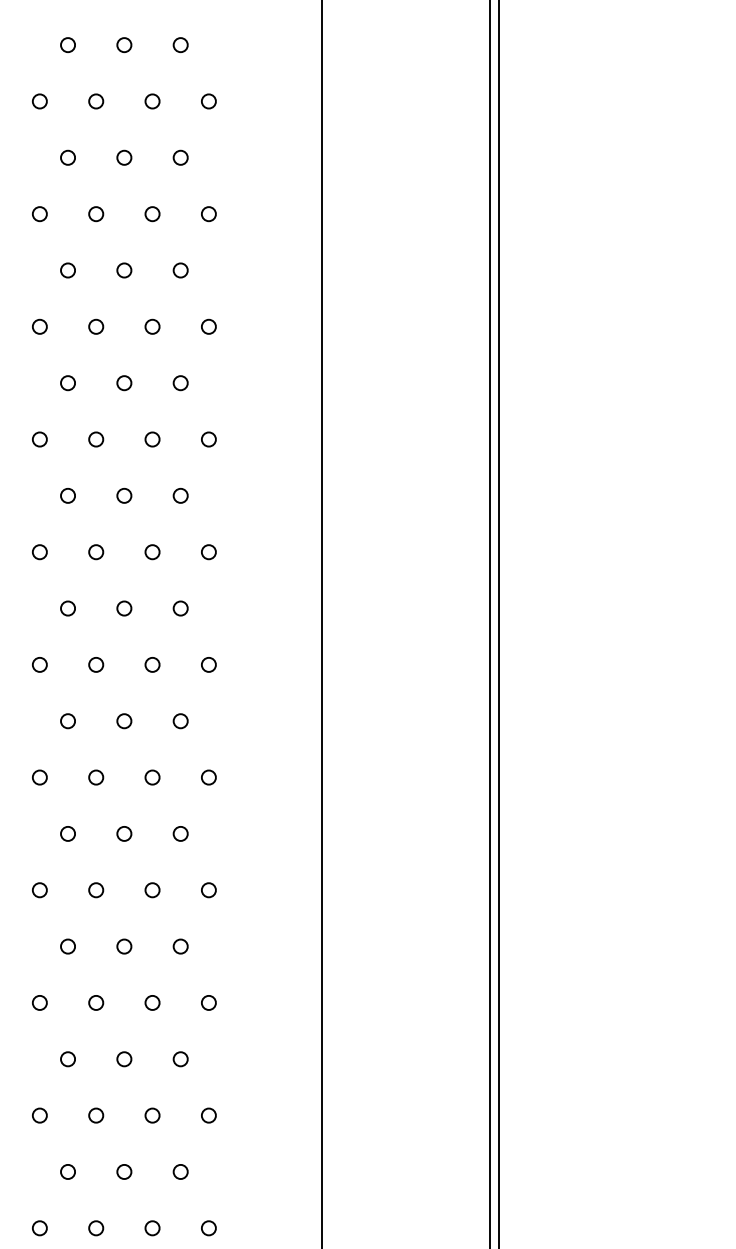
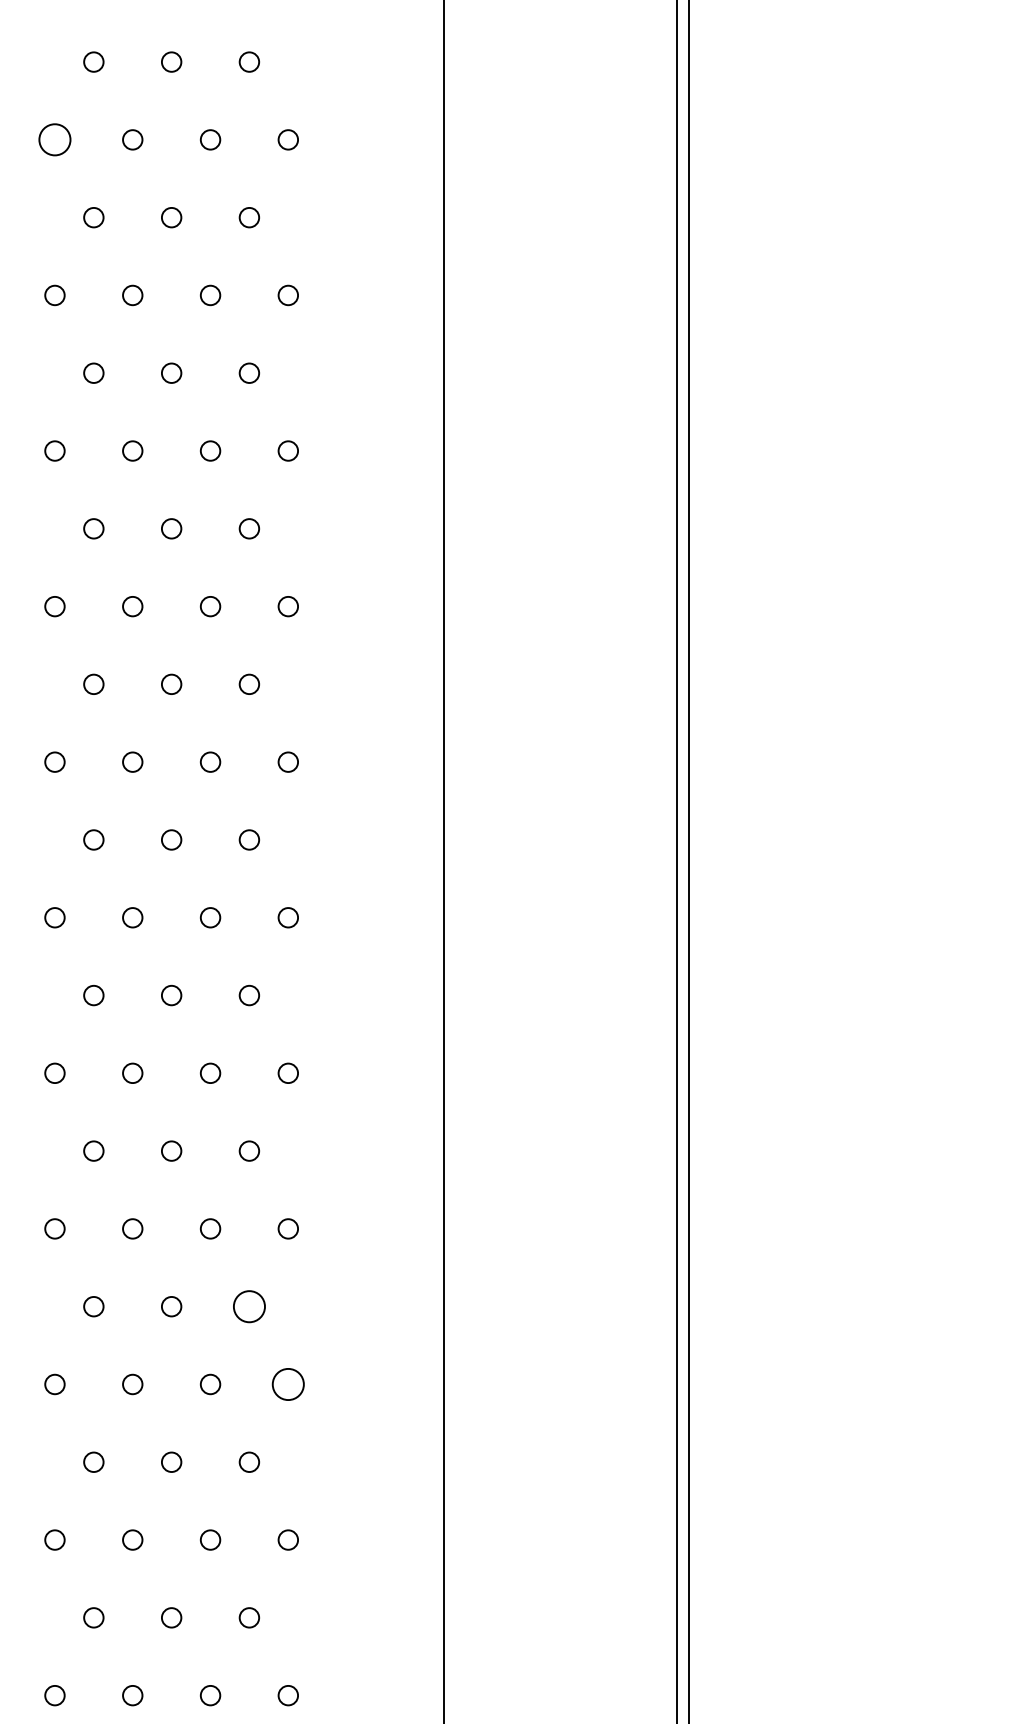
circle: (39, 101) -> (54, 139), size x1.6
circle: (180, 946) -> (249, 1306), size x1.6
circle: (209, 1002) -> (288, 1384), size x1.6

